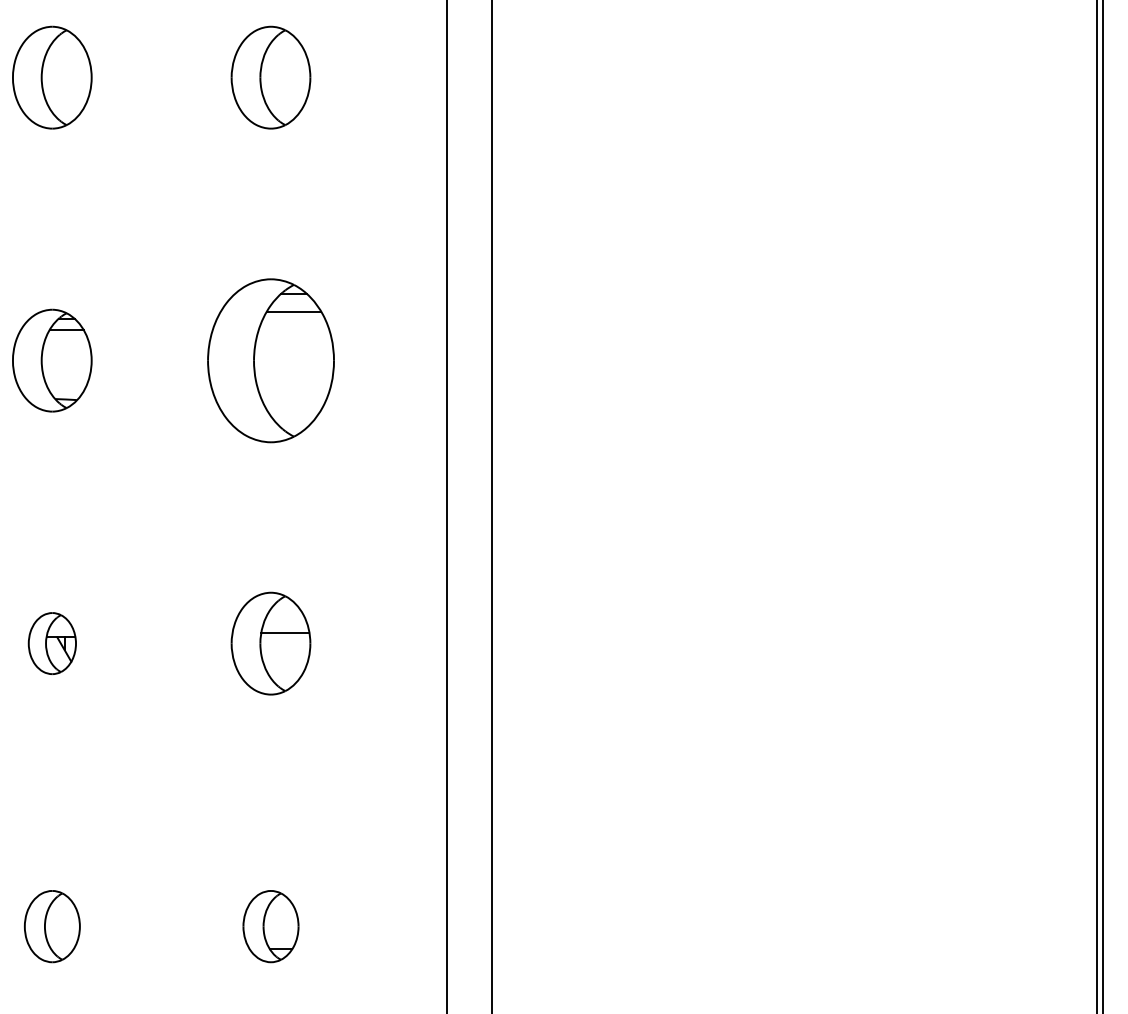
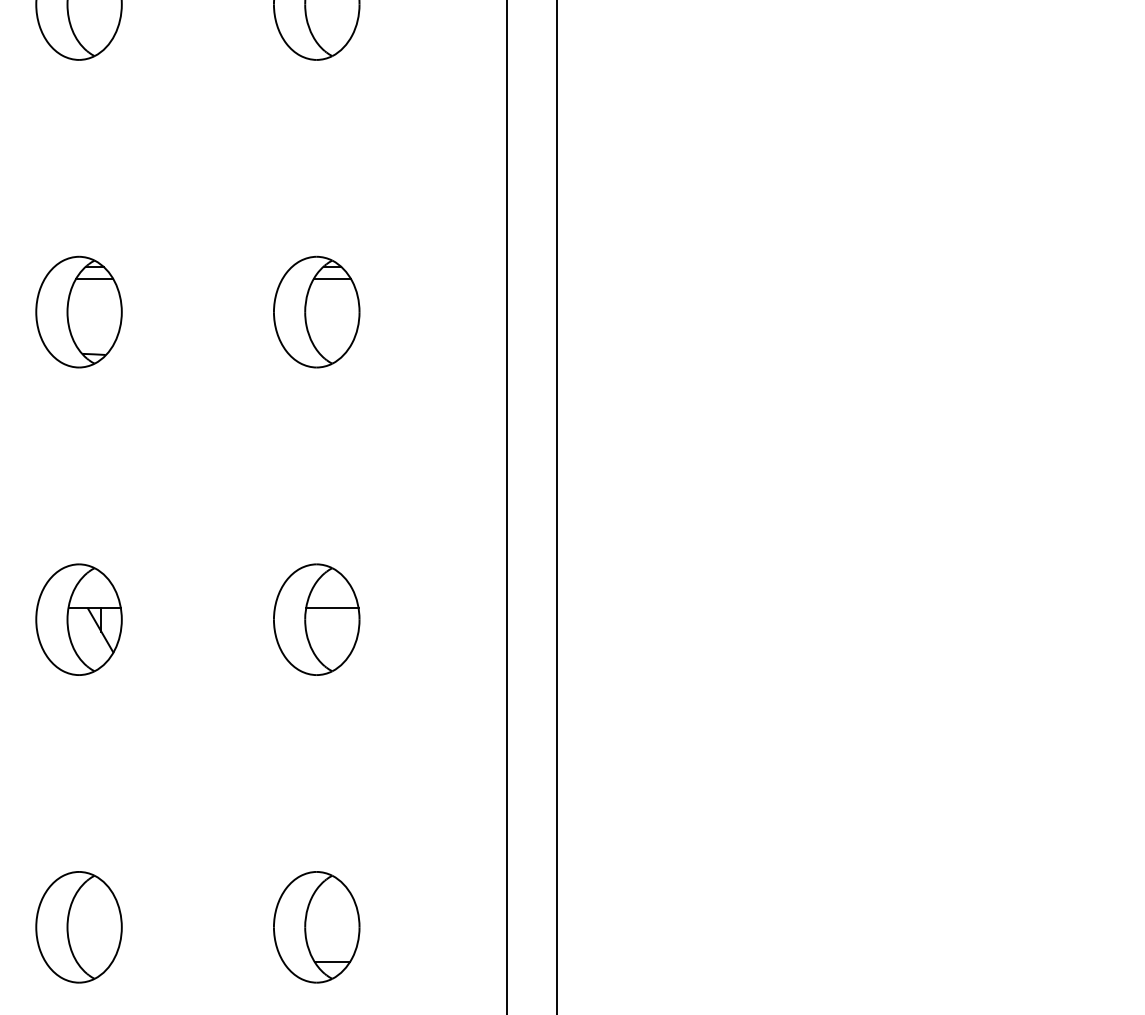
part: (270, 360) -> (316, 311), size x0.62
part: (52, 643) -> (79, 619), size x1.67
part: (52, 926) -> (79, 927), size x1.43
part: (270, 926) -> (316, 927), size x1.43

